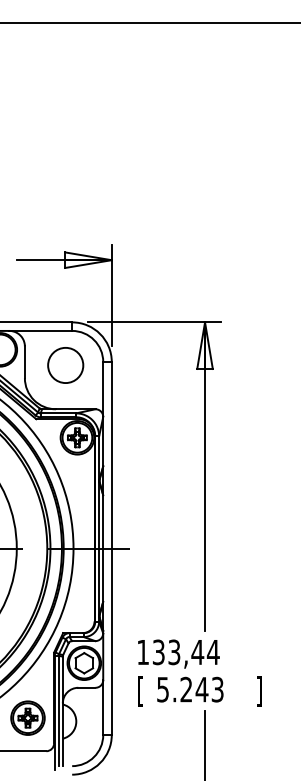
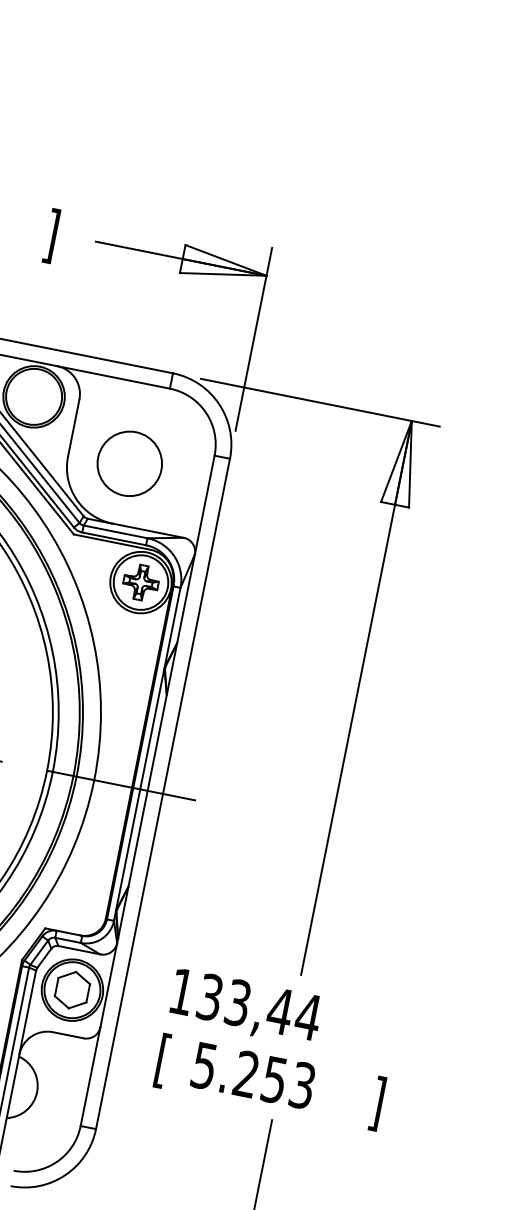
circle: (65, 365) -> (129, 463), moved
text: (201, 689) -> (273, 1079), 5.243 -> 5.253

